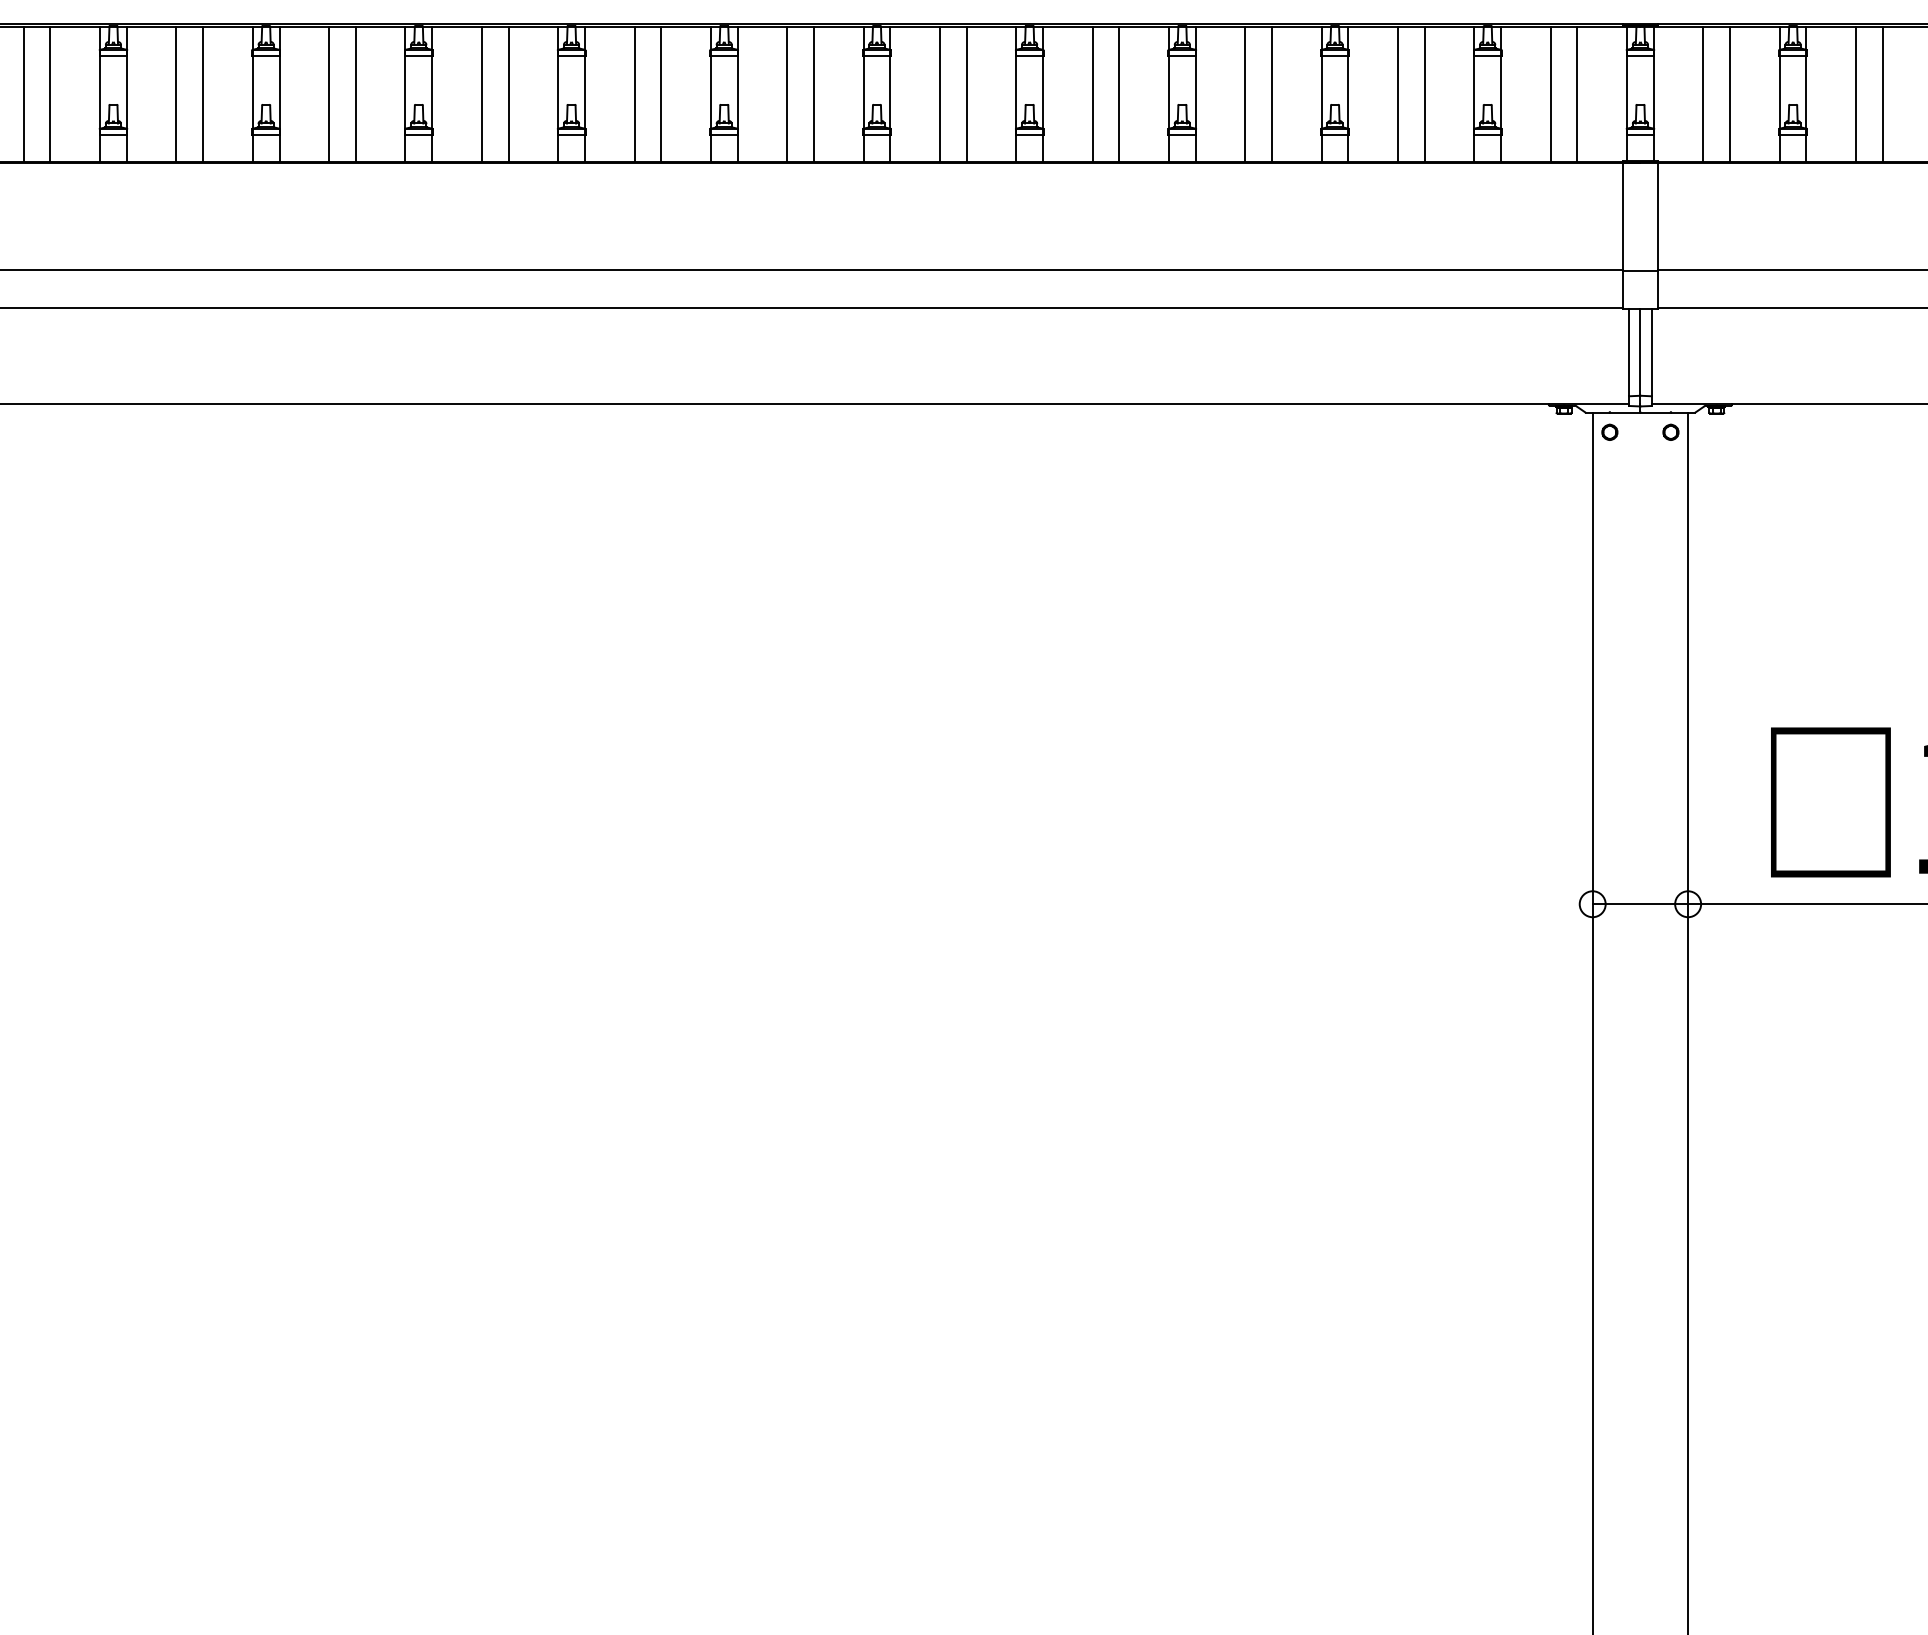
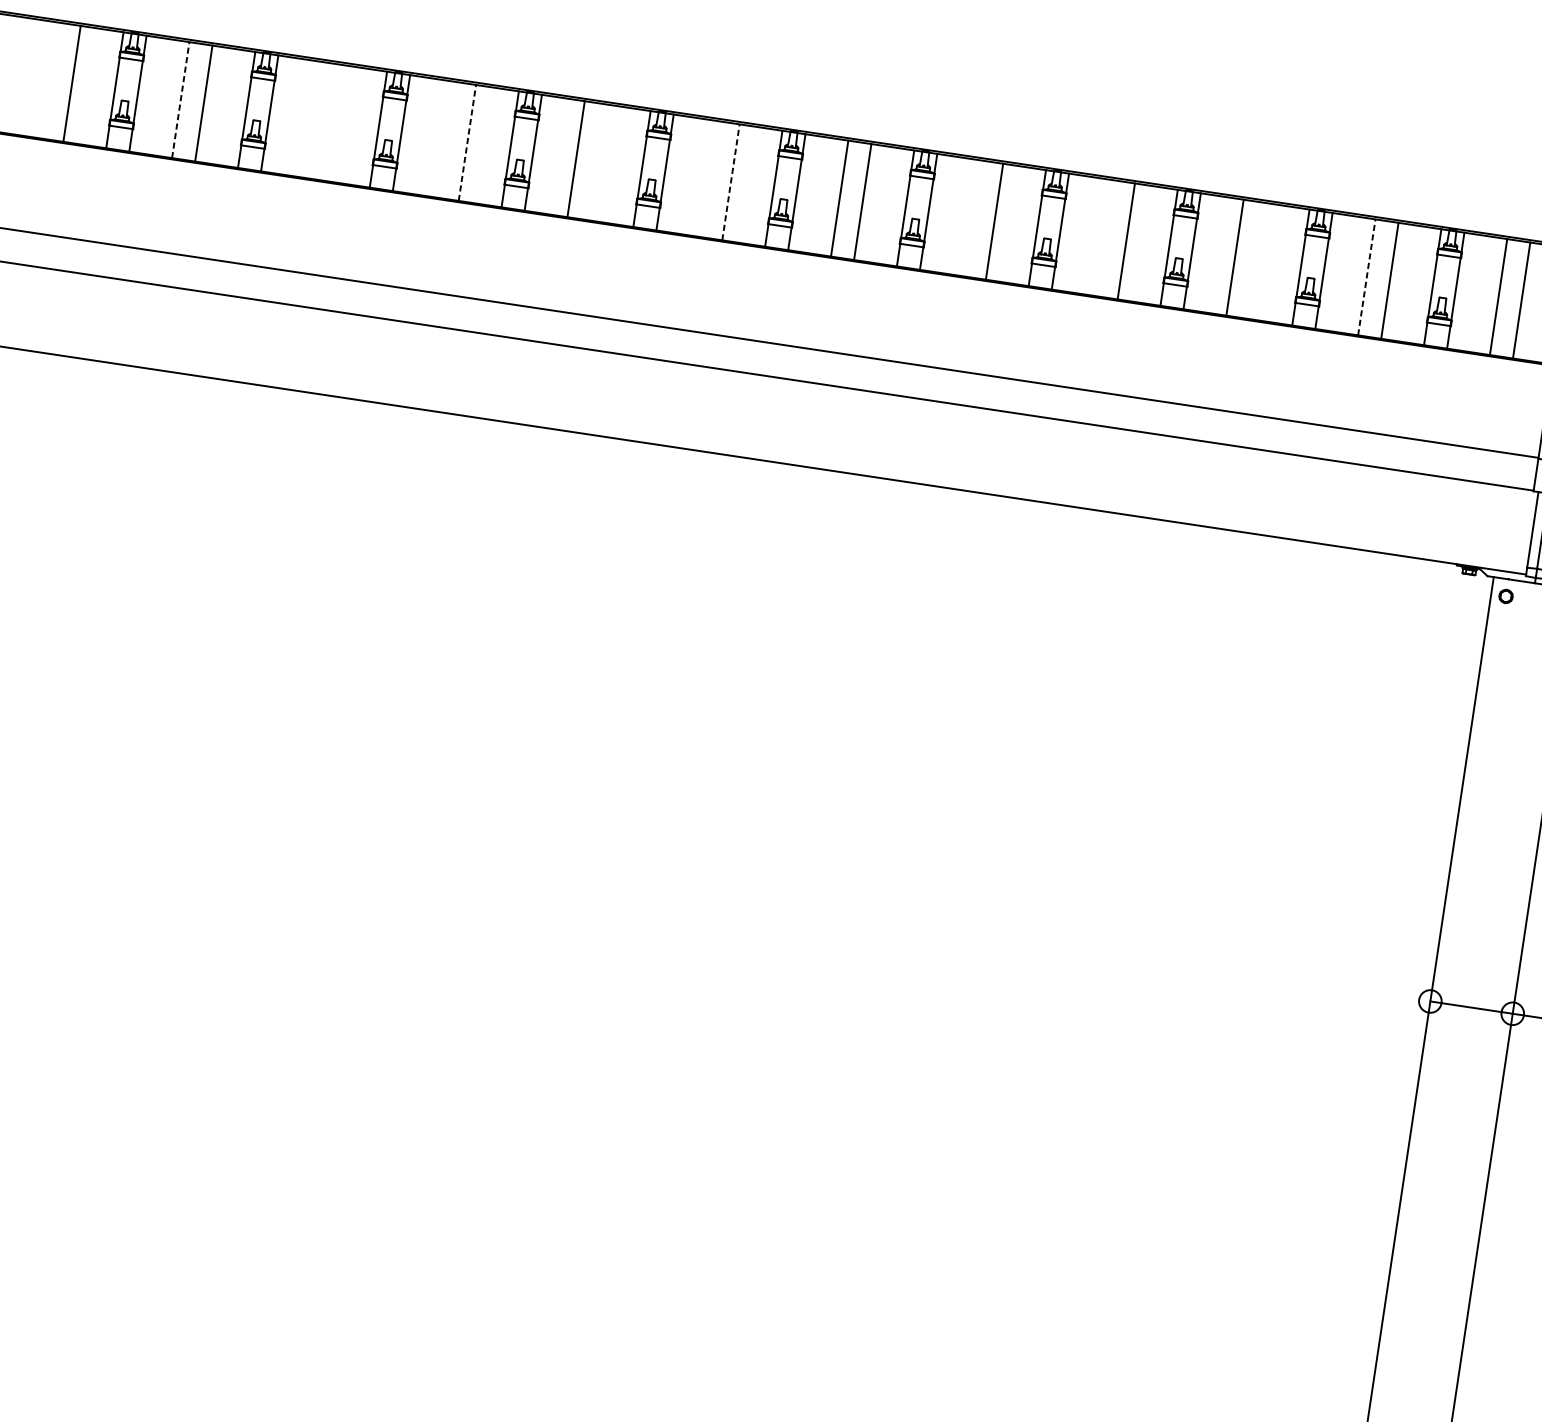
line: (23, 93) -> (180, 99), solid -> dashed
line: (355, 93) -> (467, 142), solid -> dashed
line: (661, 93) -> (731, 181), solid -> dashed
line: (1398, 93) -> (1367, 276), solid -> dashed
line: (176, 94) -> (312, 119), removed
line: (203, 94) -> (335, 123), removed
line: (329, 94) -> (444, 139), removed
line: (508, 94) -> (599, 162), removed
line: (634, 94) -> (707, 179), removed
line: (939, 94) -> (971, 218), removed
line: (1092, 94) -> (1103, 238), removed
line: (1272, 94) -> (1258, 261), removed

